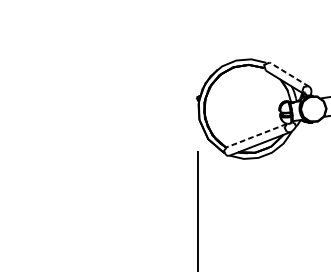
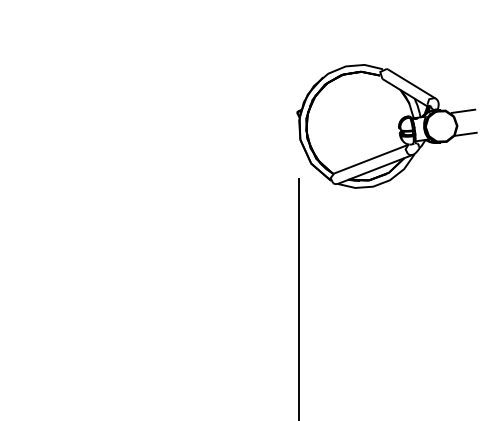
line: (289, 75) -> (411, 84), dashed -> solid
line: (257, 135) -> (371, 159), dashed -> solid

